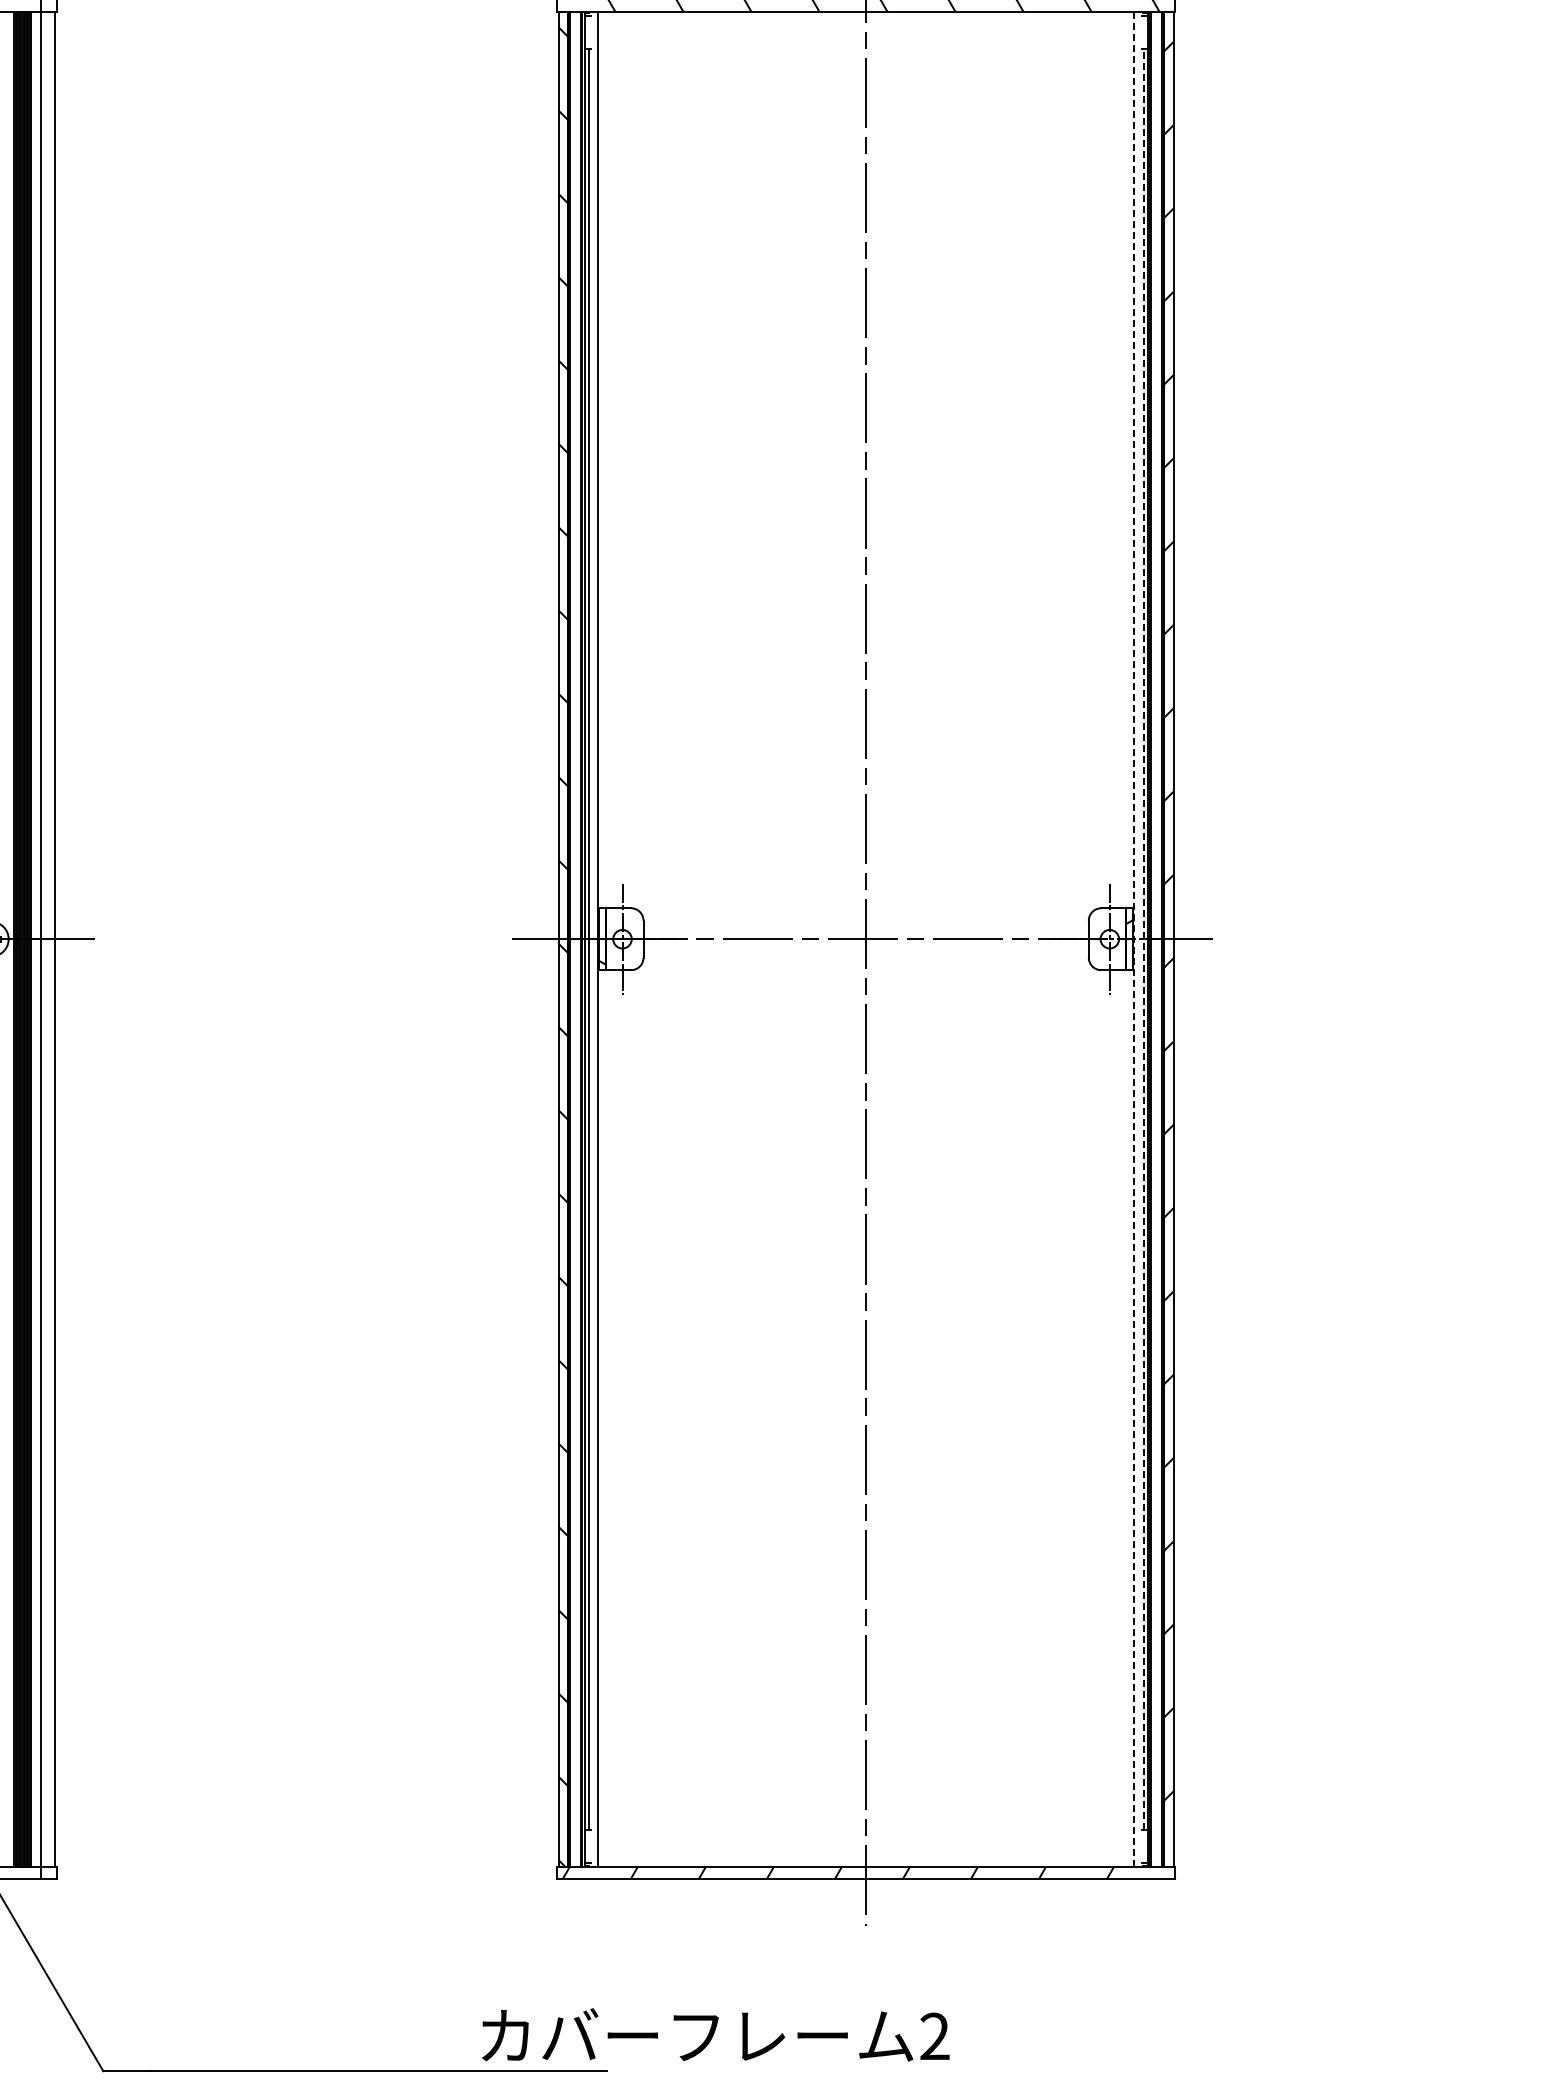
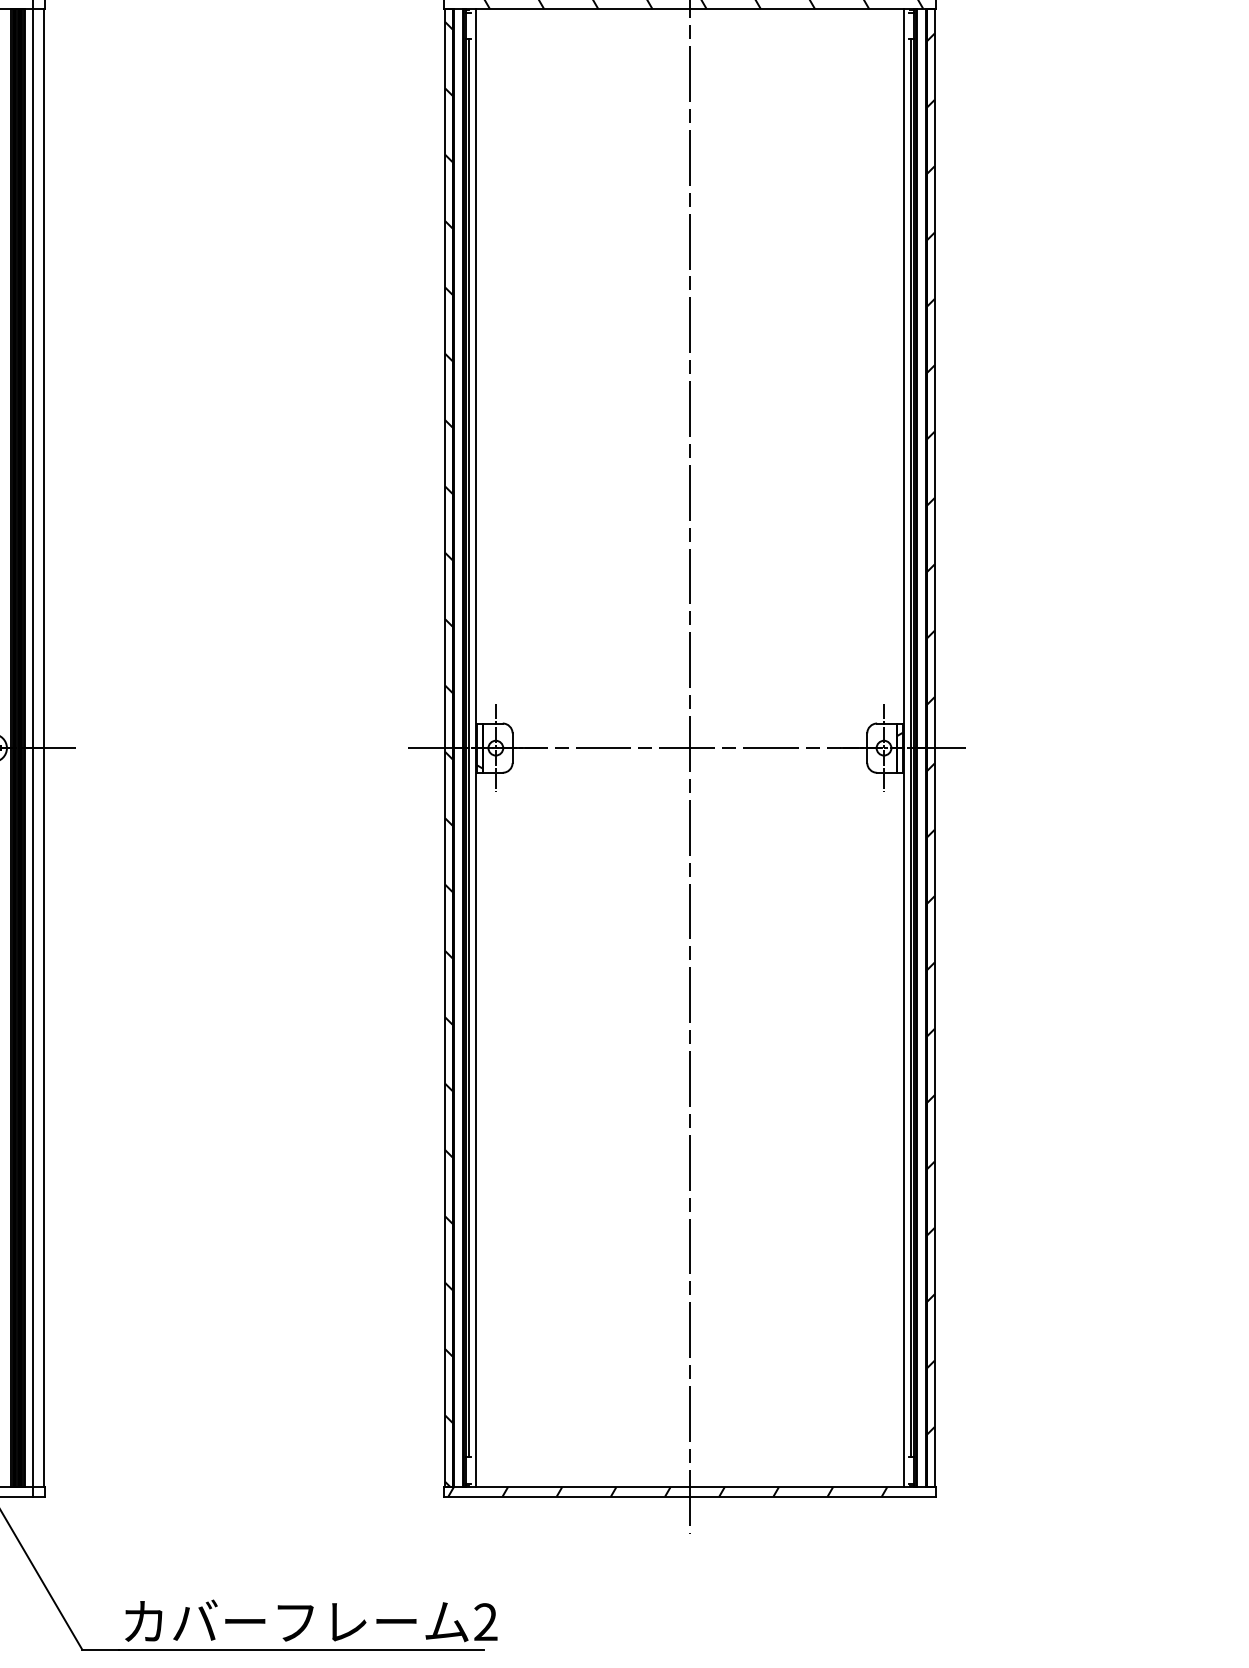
line: (1134, 939) -> (903, 748), dashed -> solid
line: (1143, 939) -> (910, 748), dashed -> solid
text: (715, 2034) -> (311, 1620), moved

